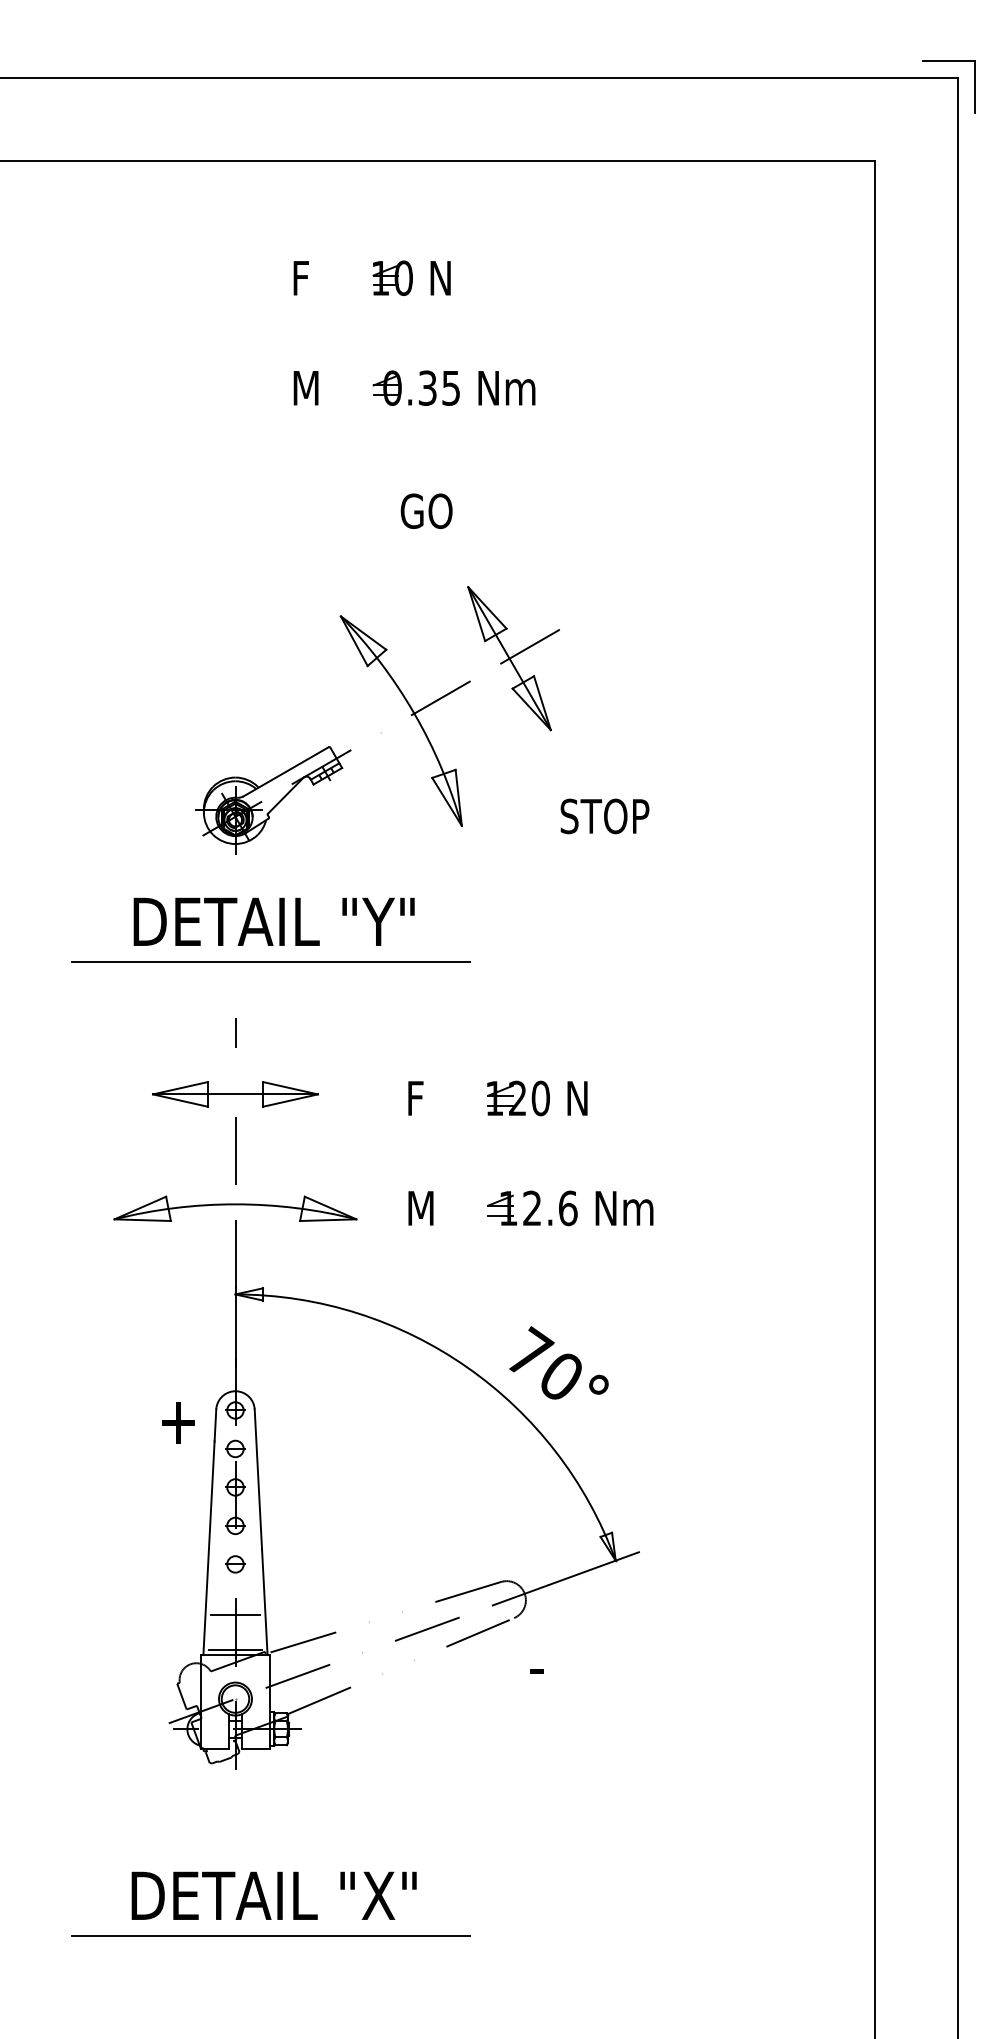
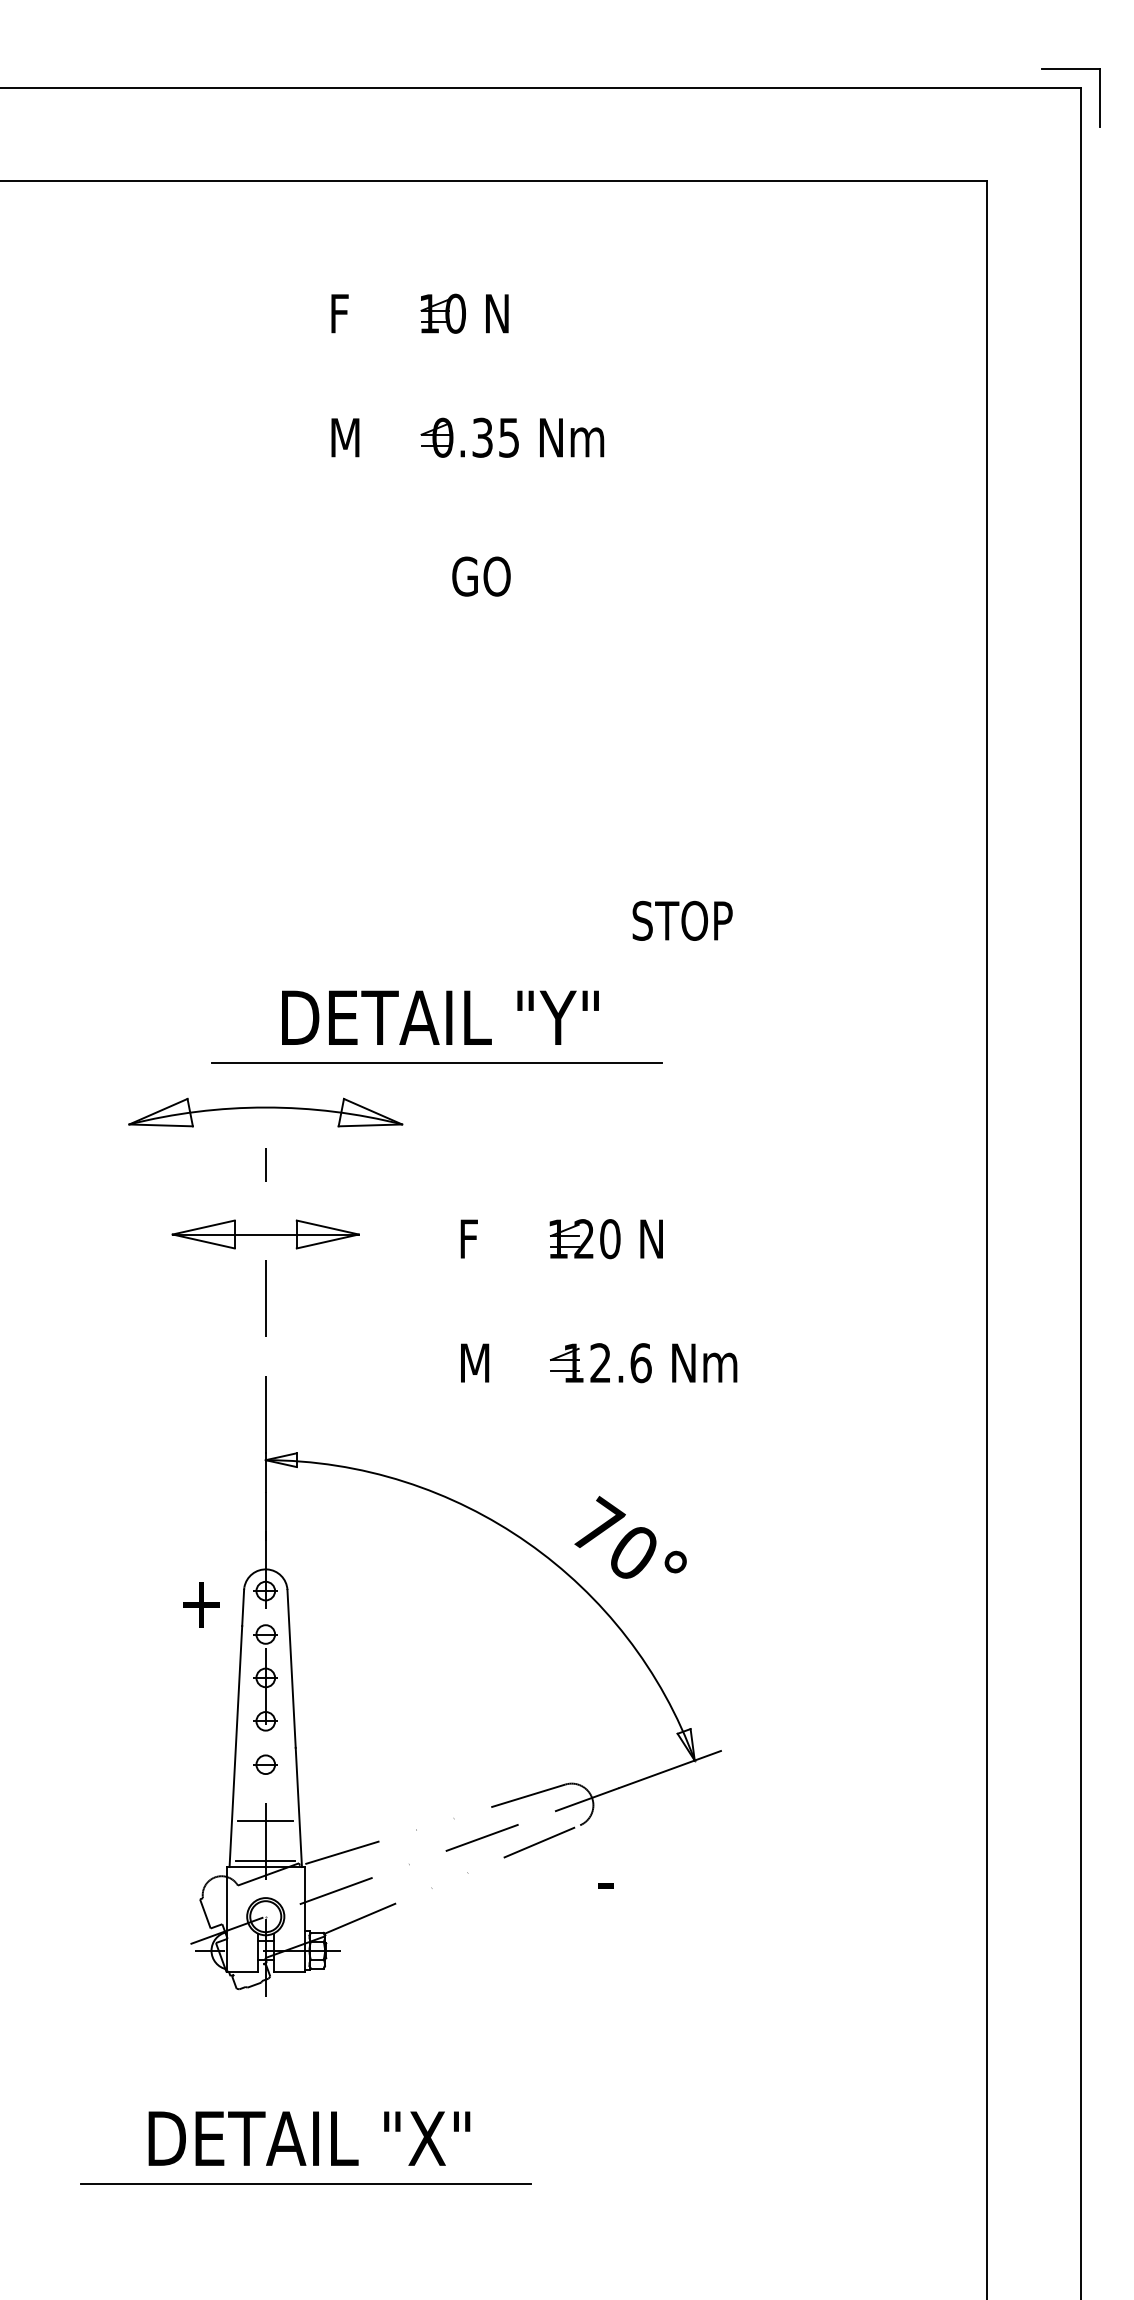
part: (381, 732) -> (430, 826), removed
part: (270, 929) -> (436, 1026), moved
part: (235, 1208) -> (265, 1112), moved

